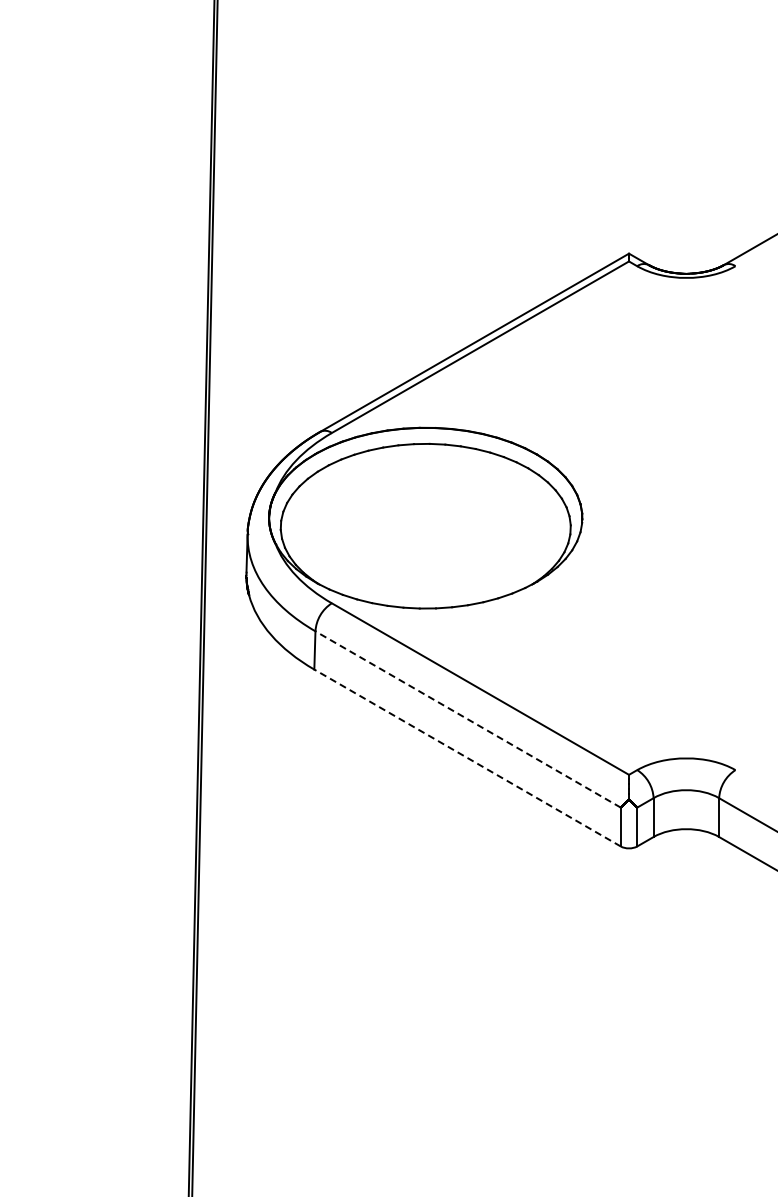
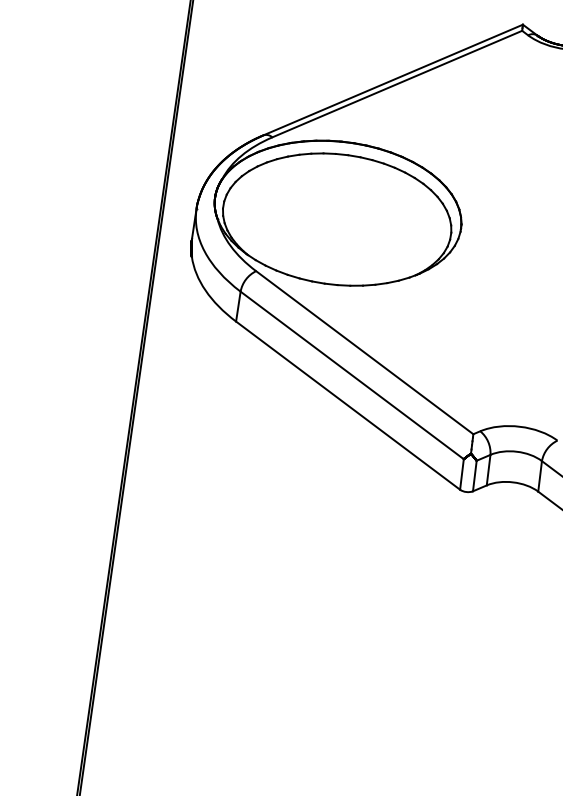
line: (467, 719) -> (351, 375), dashed -> solid
line: (467, 758) -> (348, 406), dashed -> solid

